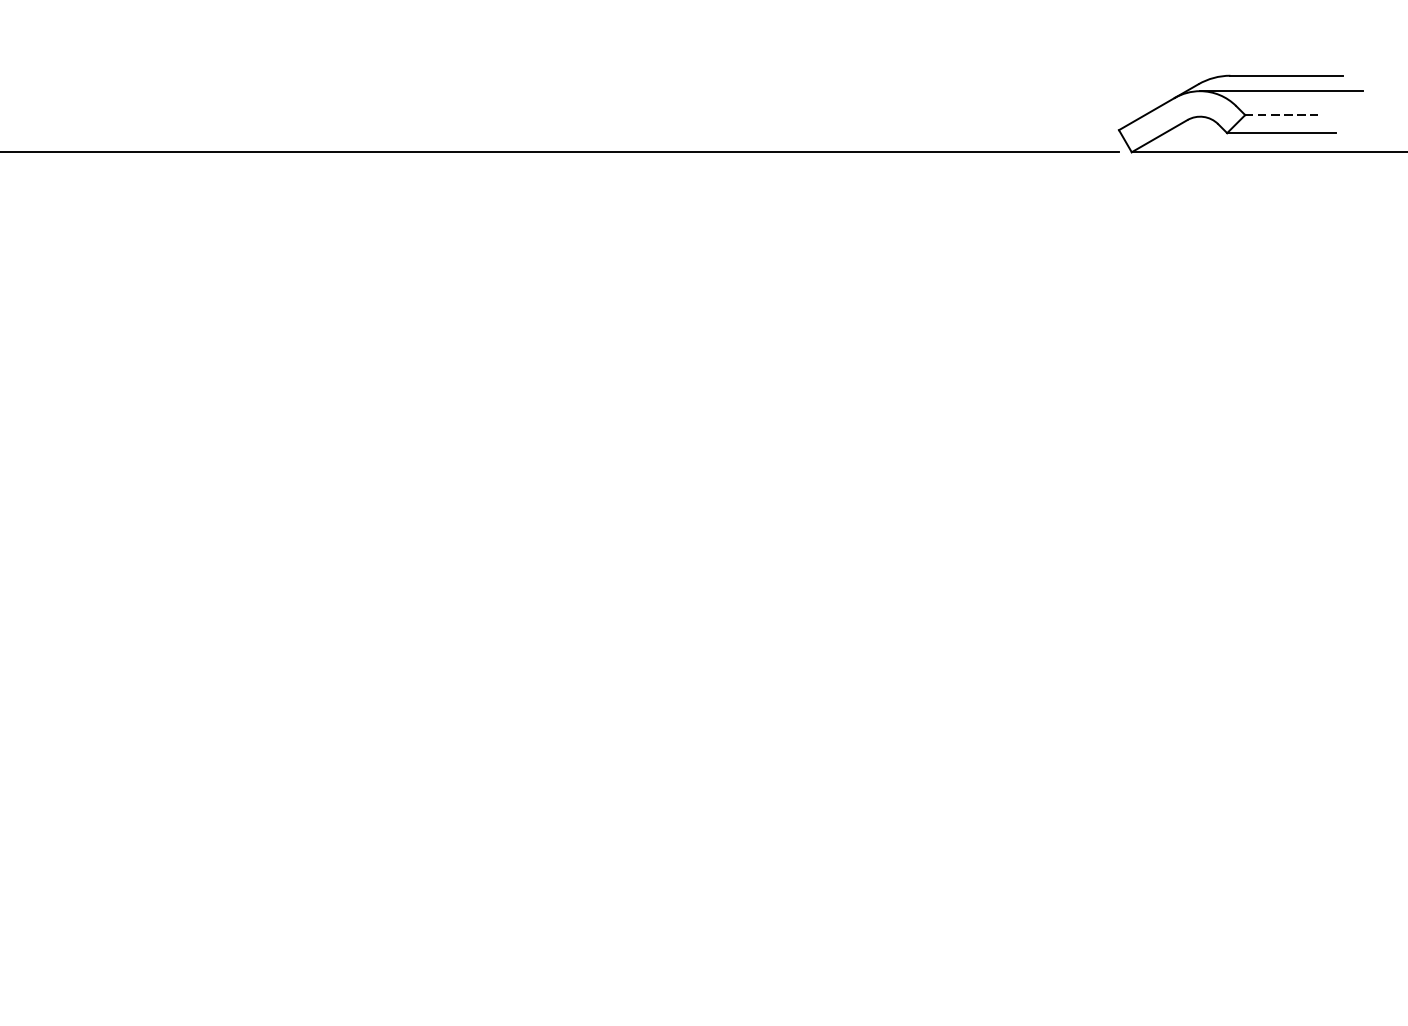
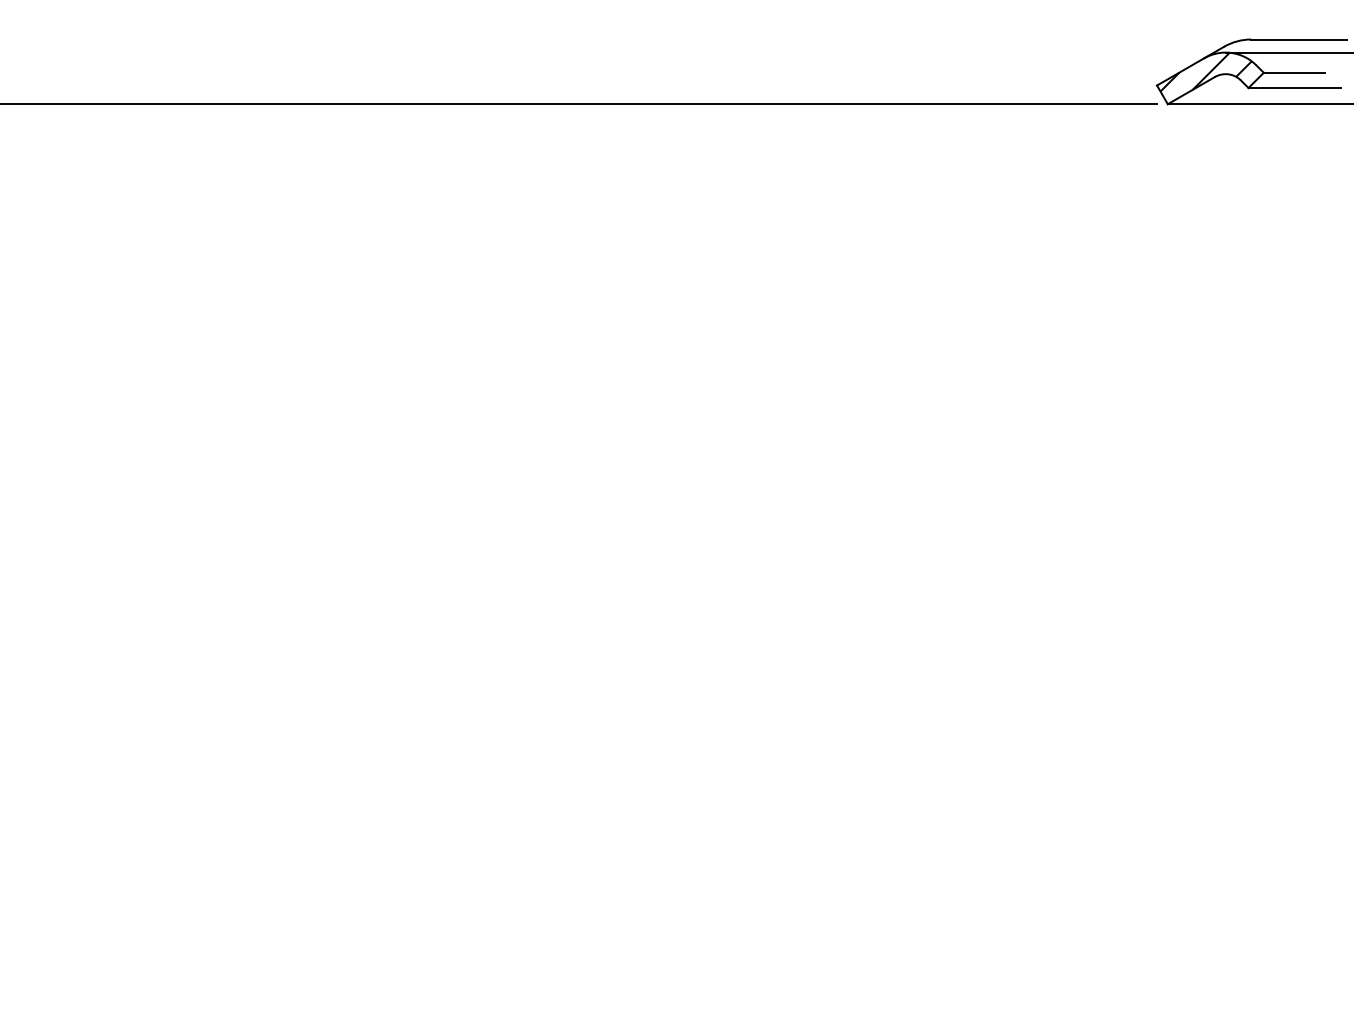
hatch: (1176, 113) -> (1205, 71), added
line: (1281, 114) -> (1294, 72), dashed -> solid

